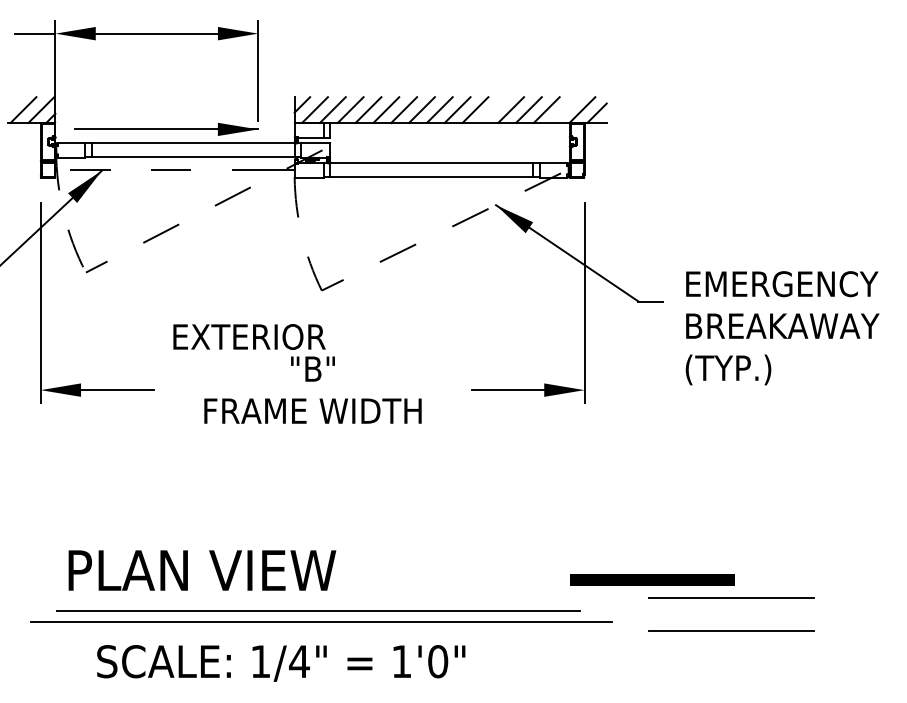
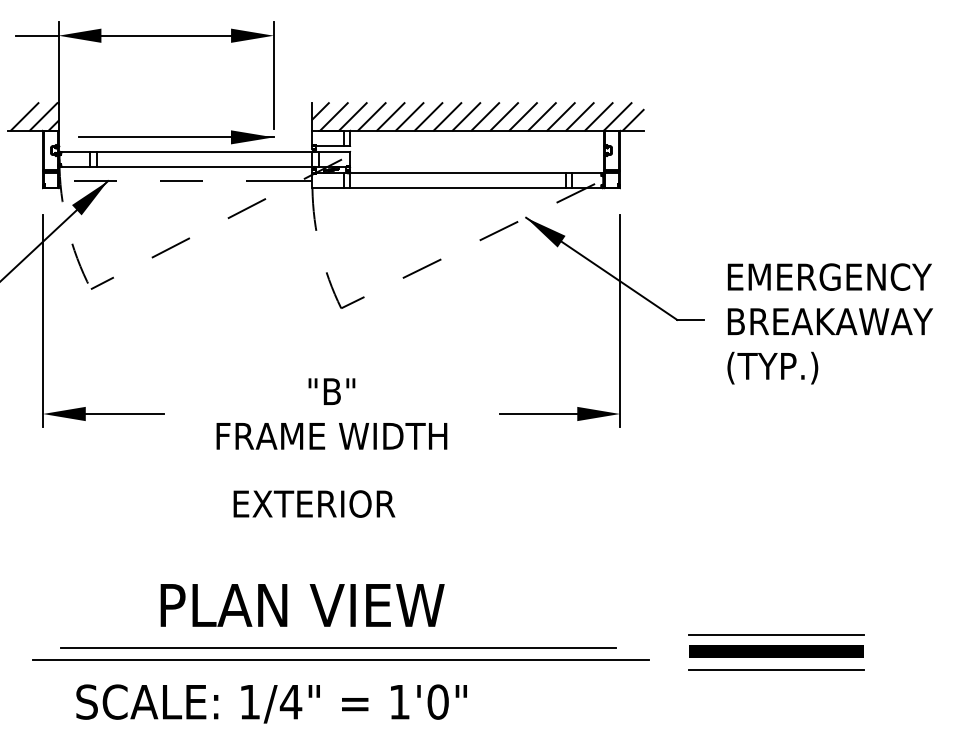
line: (493, 109) -> (523, 116), added
line: (564, 109) -> (598, 116), added
text: (782, 328) -> (830, 324), moved
text: (249, 336) -> (314, 503), moved
text: (202, 570) -> (302, 605), moved
line: (652, 579) -> (775, 651), moved
text: (281, 663) -> (271, 704), moved

